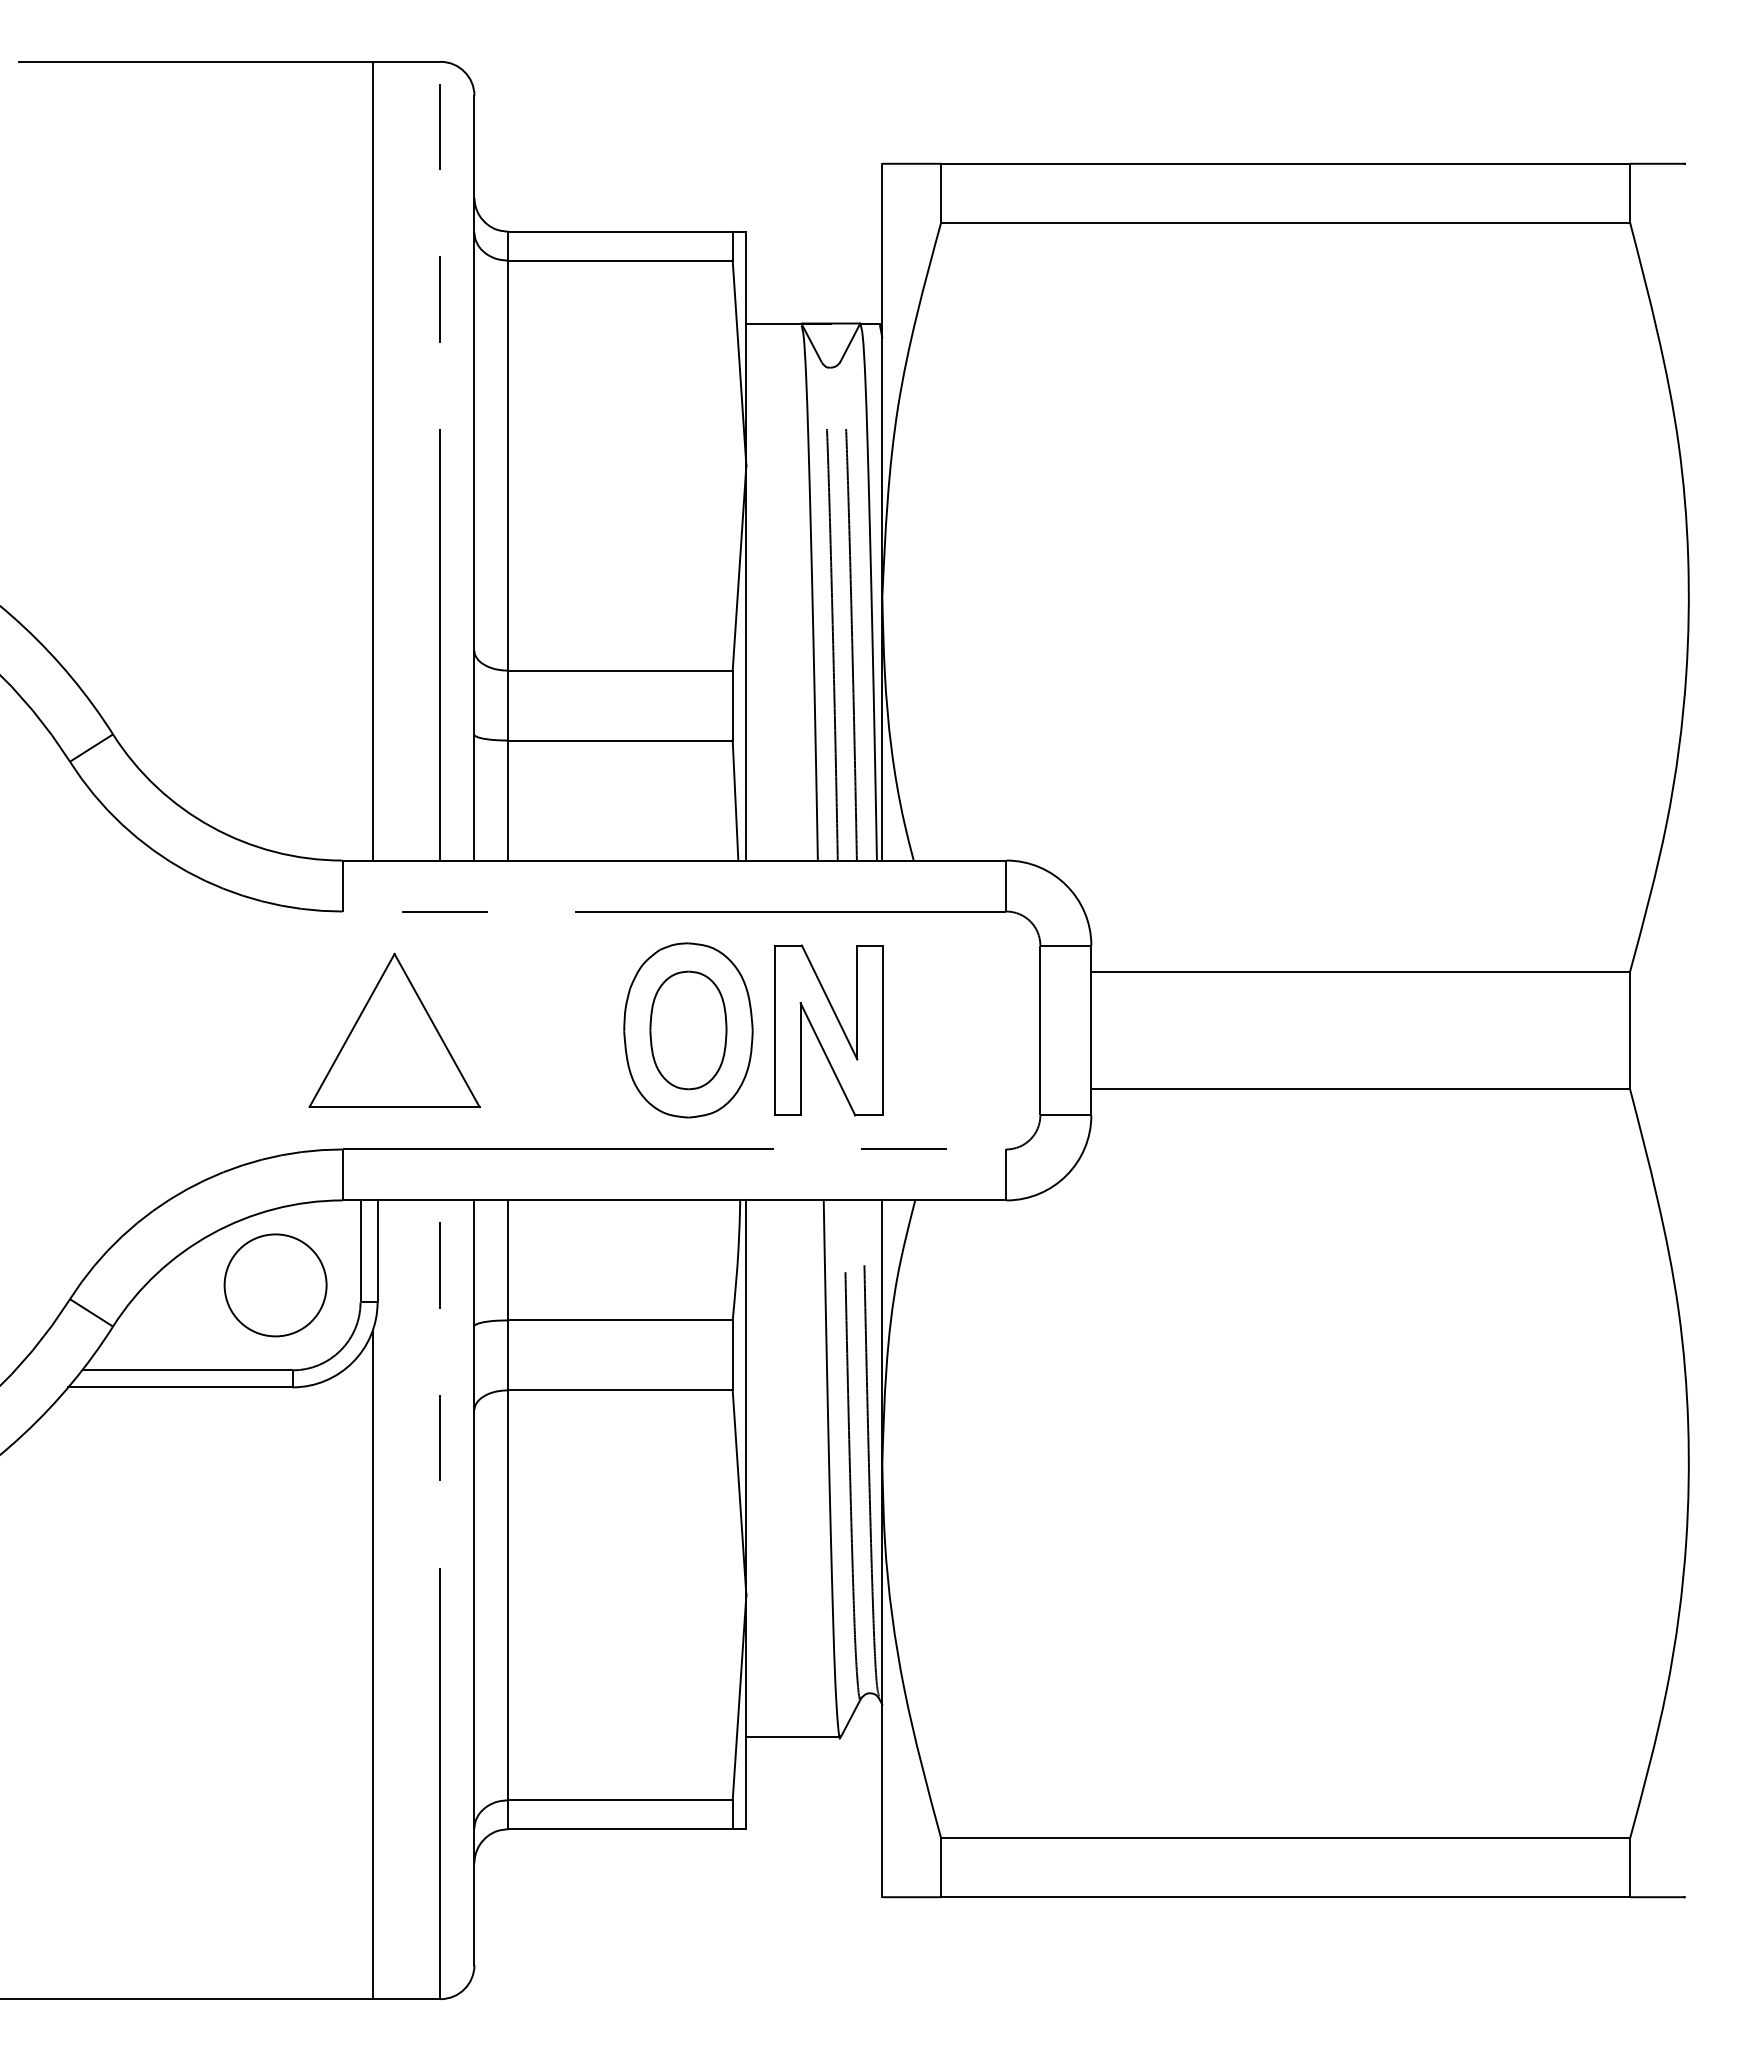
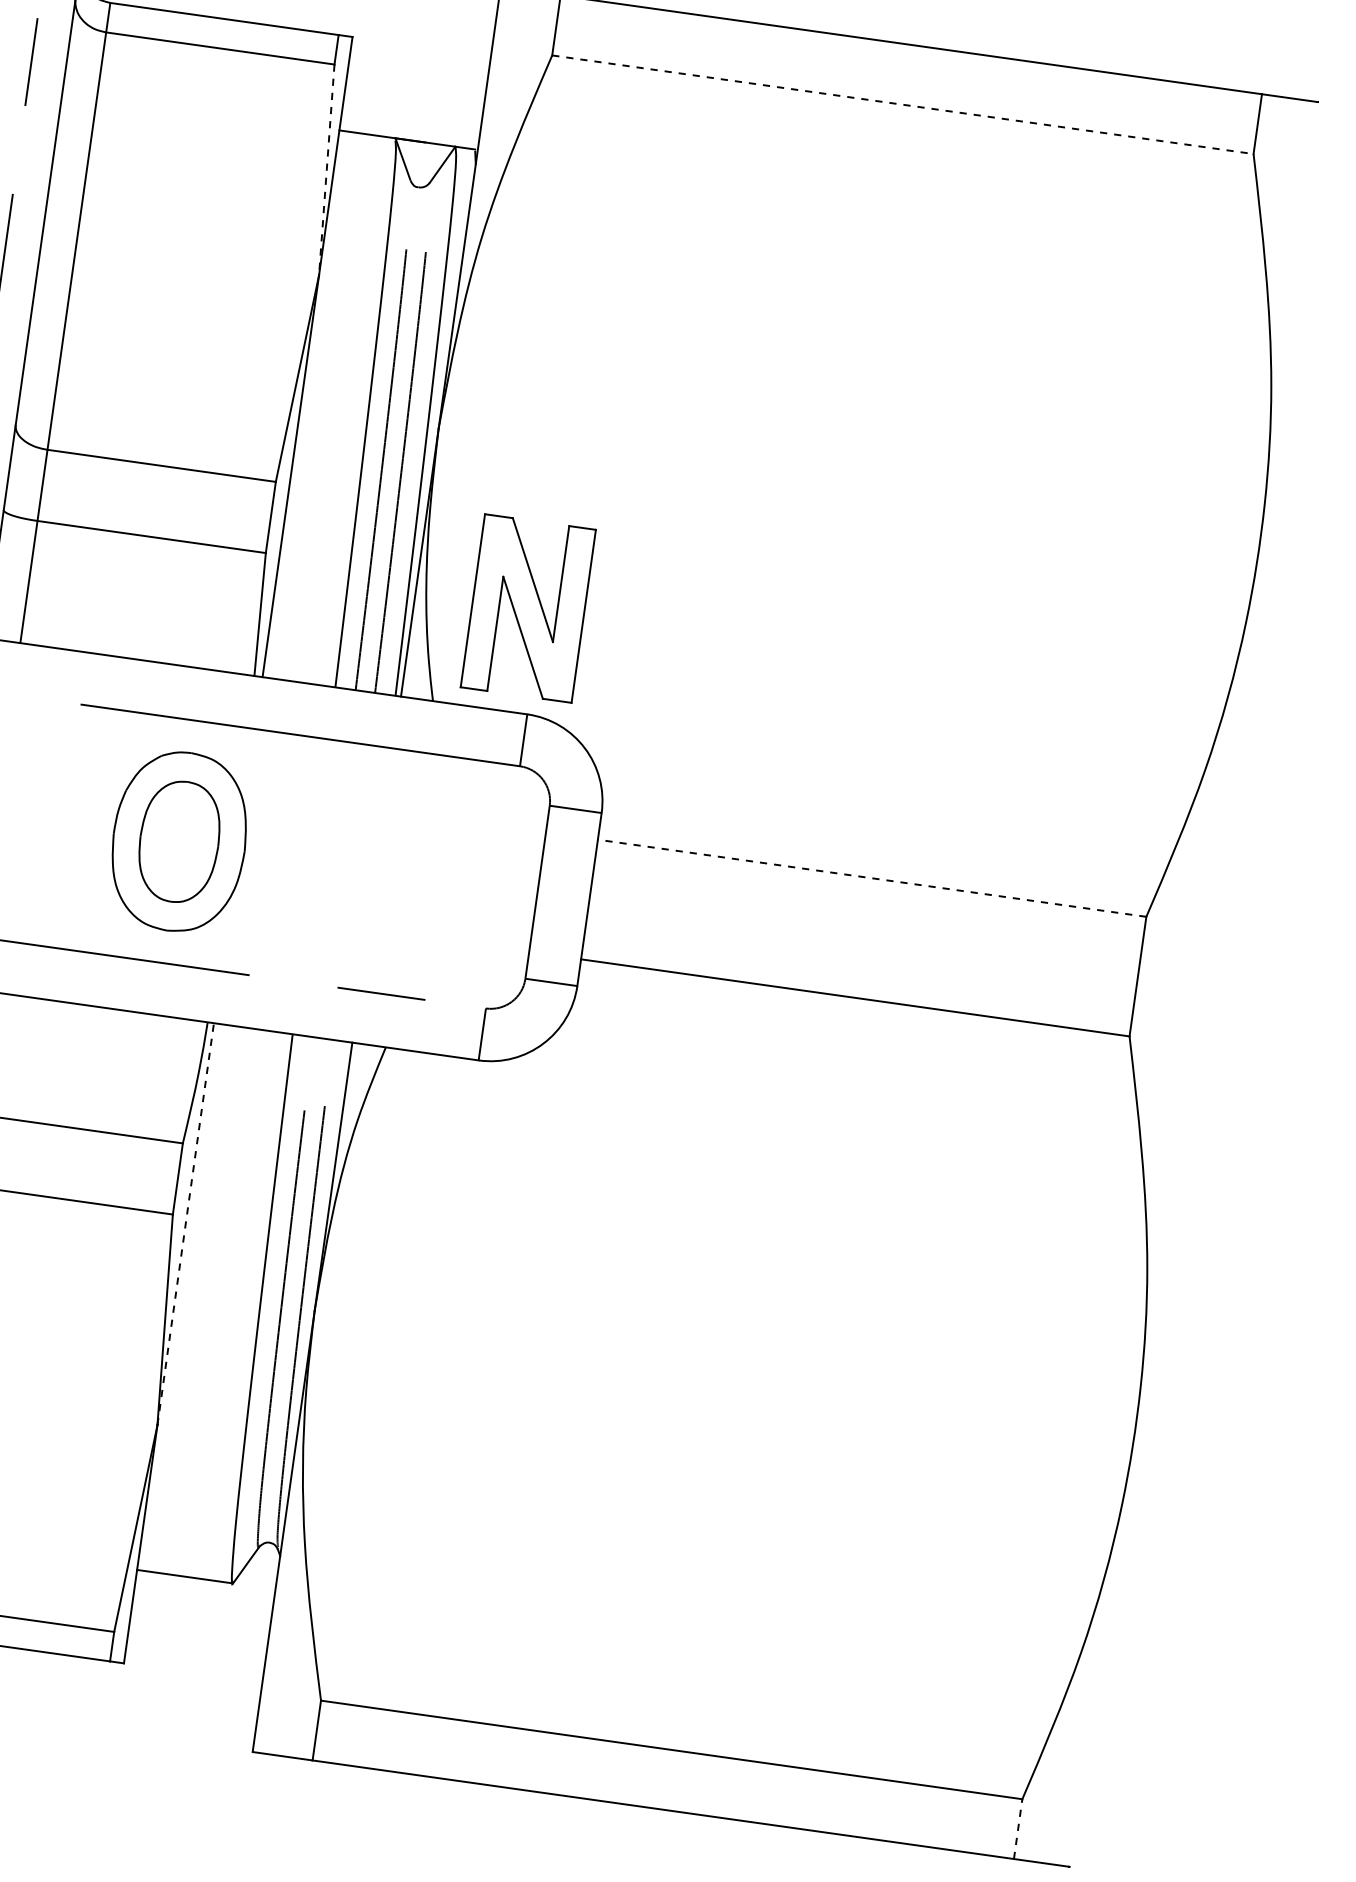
line: (1286, 222) -> (903, 104), solid -> dashed
line: (739, 363) -> (326, 170), solid -> dashed
line: (1360, 971) -> (871, 877), solid -> dashed
part: (828, 1030) -> (527, 608), moved
line: (746, 1397) -> (185, 1223), solid -> dashed
line: (1630, 1867) -> (1018, 1828), solid -> dashed

